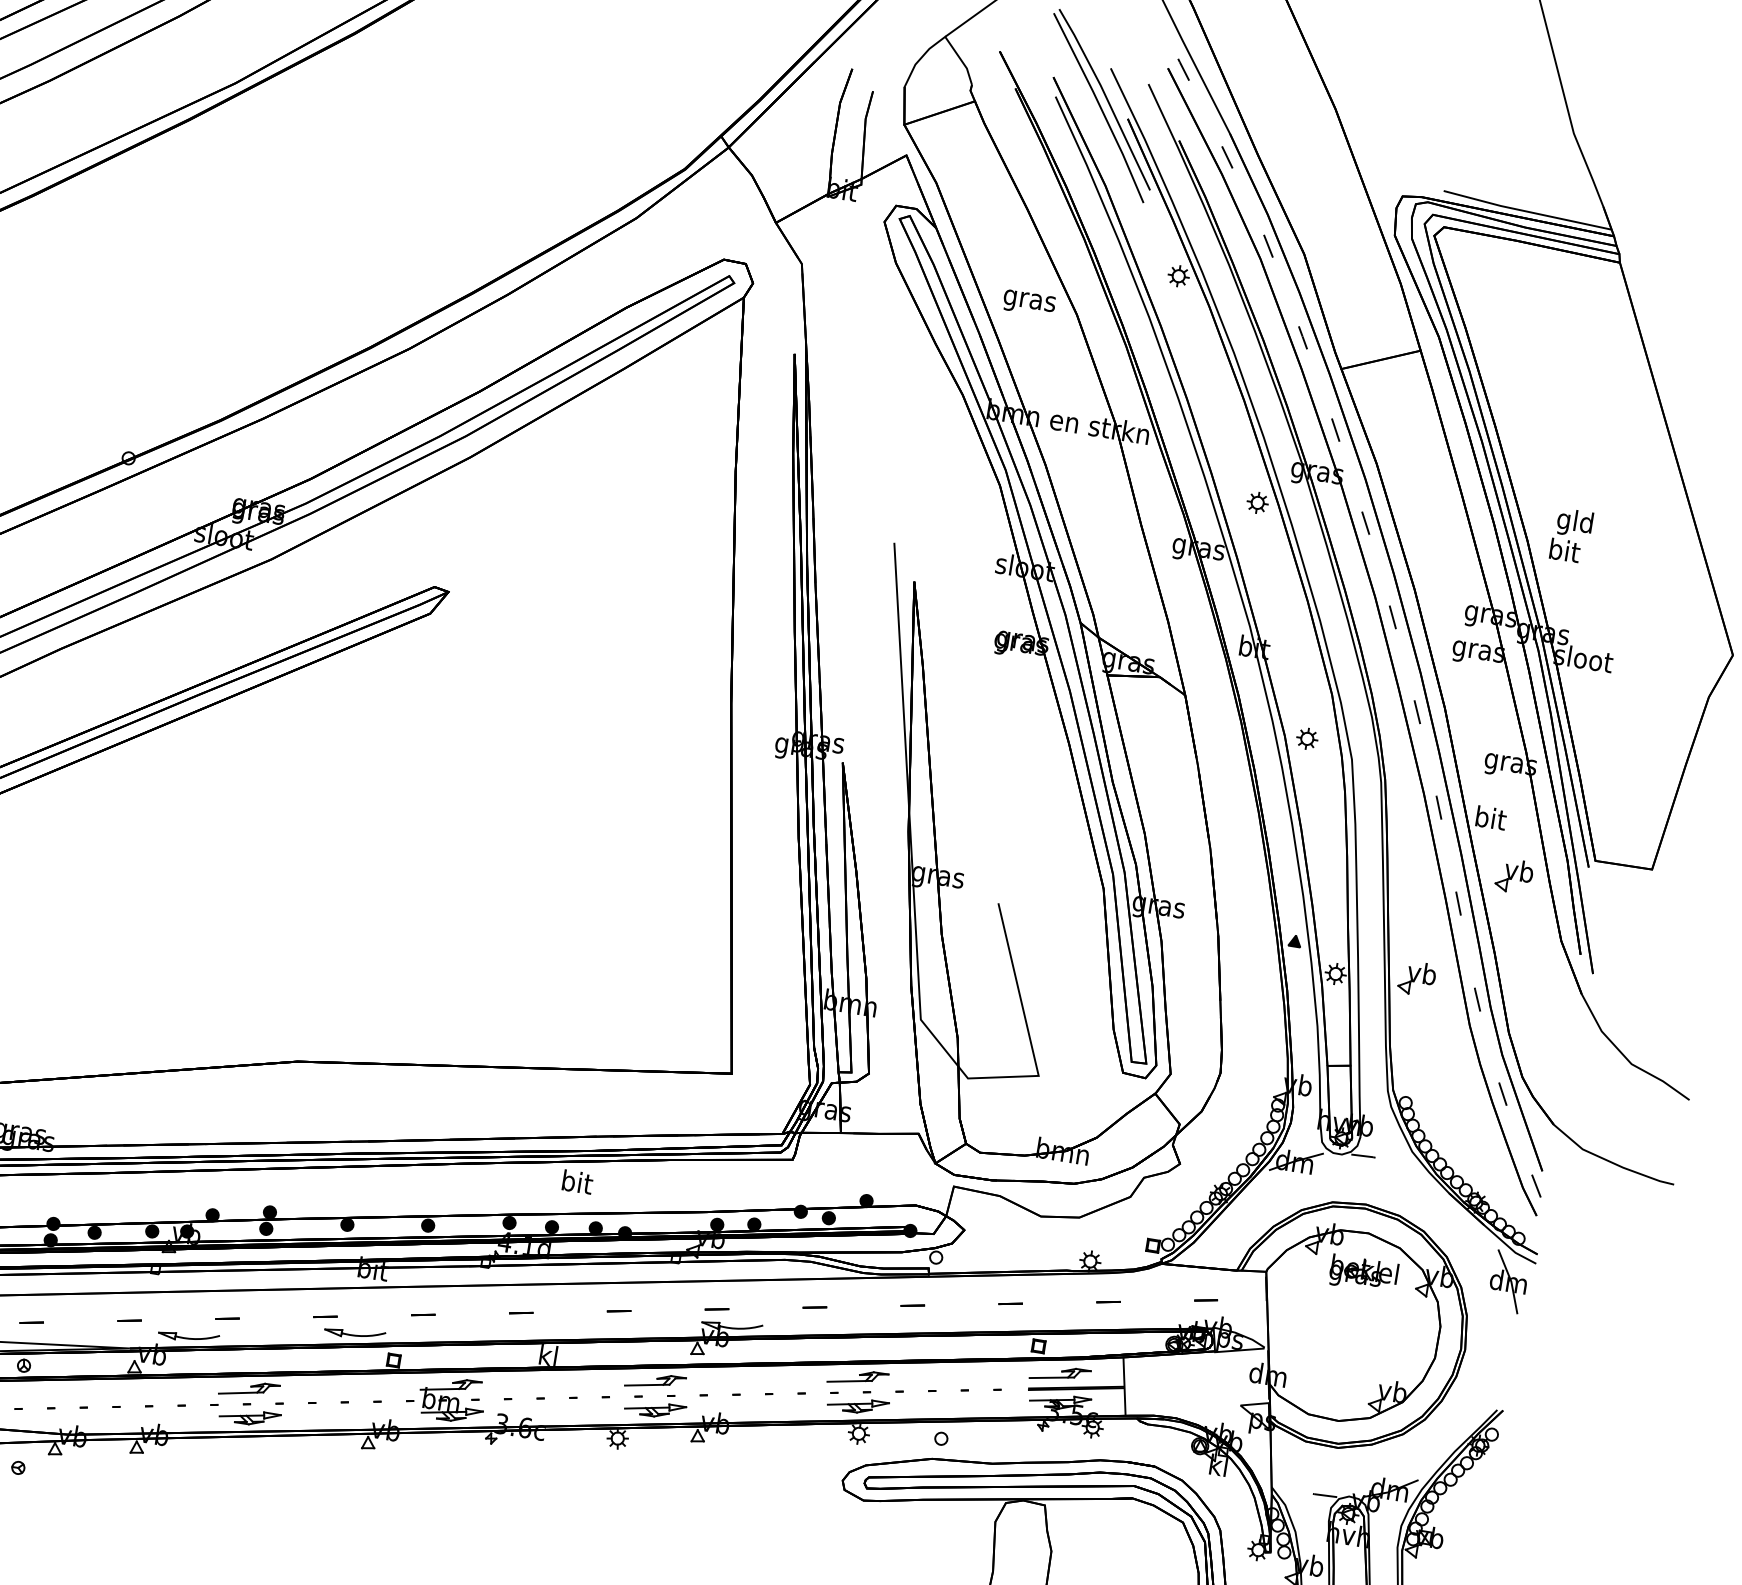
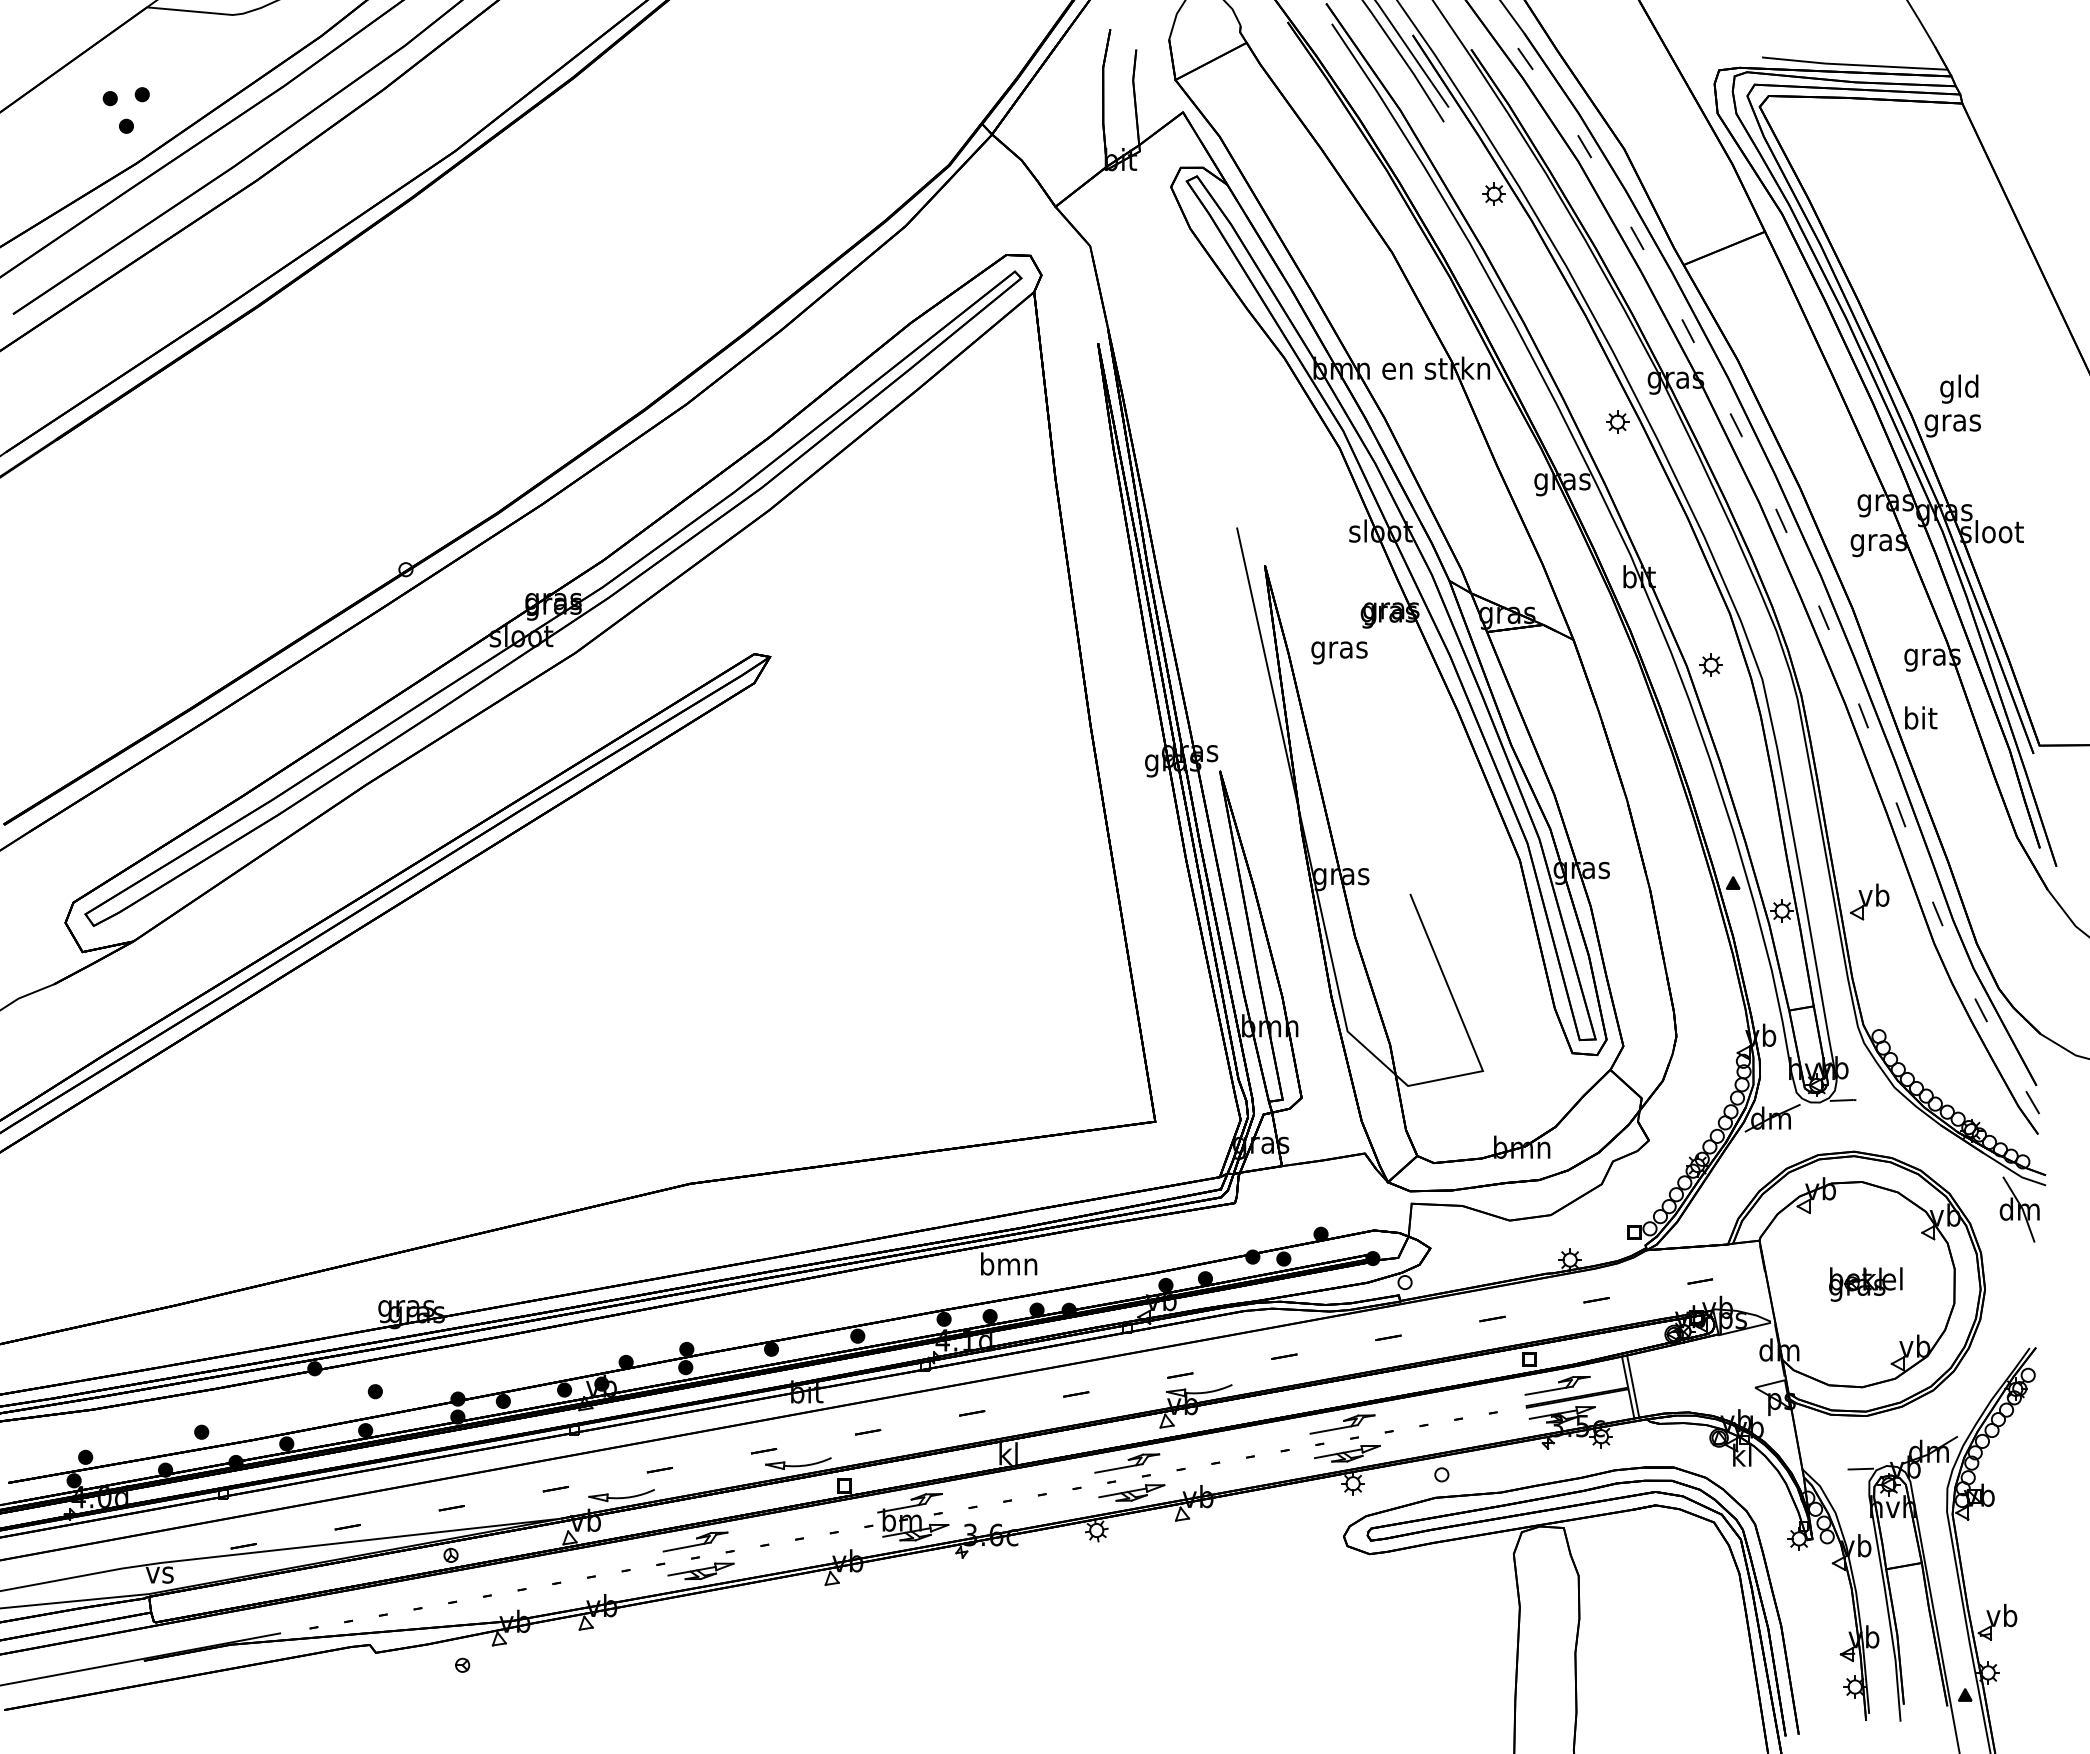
text: (1029, 303) -> (1339, 652), moved
text: (1563, 552) -> (1952, 422), bit -> gras
part: (1514, 875) -> (1955, 775), removed
text: (577, 1181) -> (1009, 1263), bit -> bmn
part: (1363, 1274) -> (1865, 1284), moved
line: (1129, 1386) -> (1633, 1386), added

